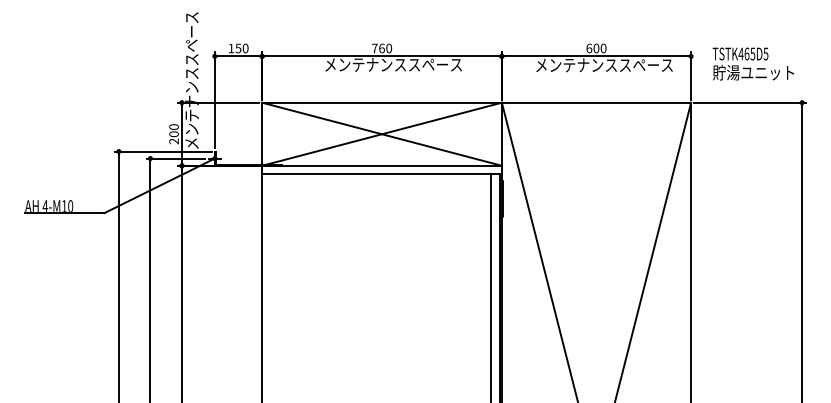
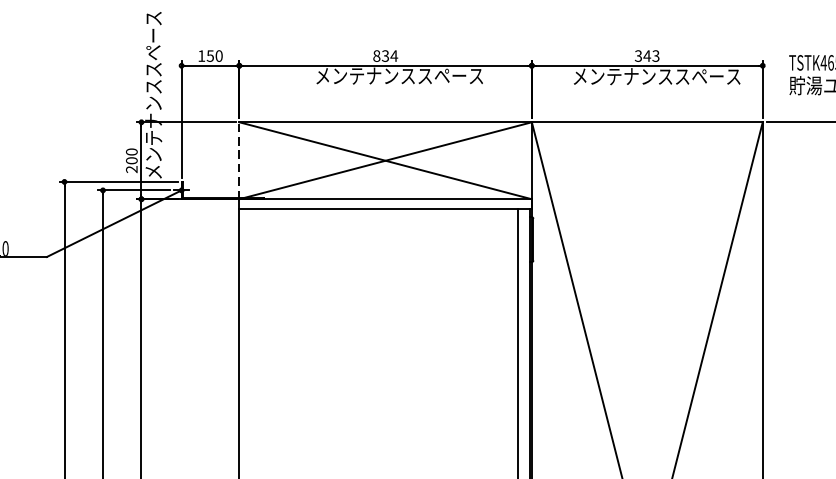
text: (382, 48) -> (386, 56), 760 -> 834
text: (596, 48) -> (647, 56), 600 -> 343
line: (262, 134) -> (239, 161), solid -> dashed

